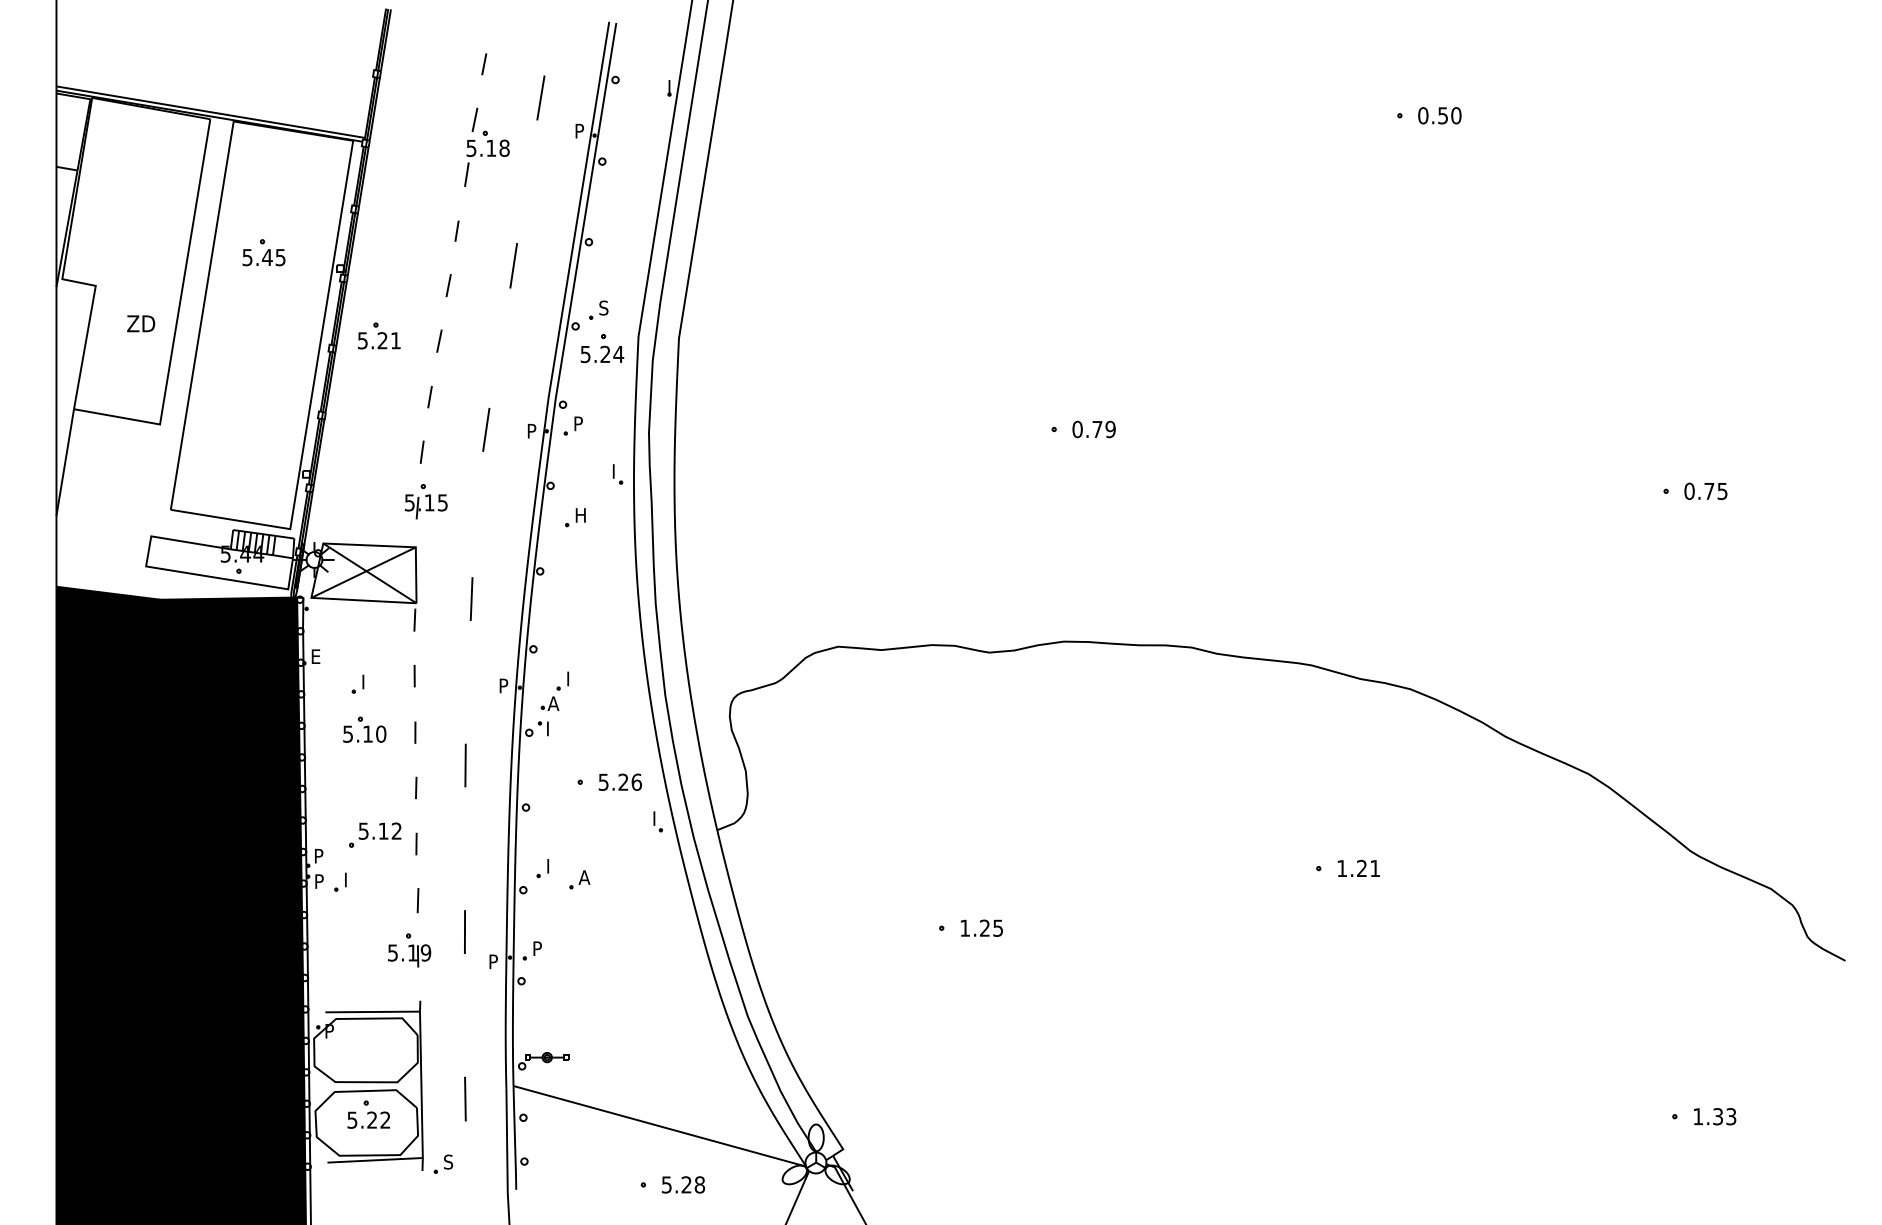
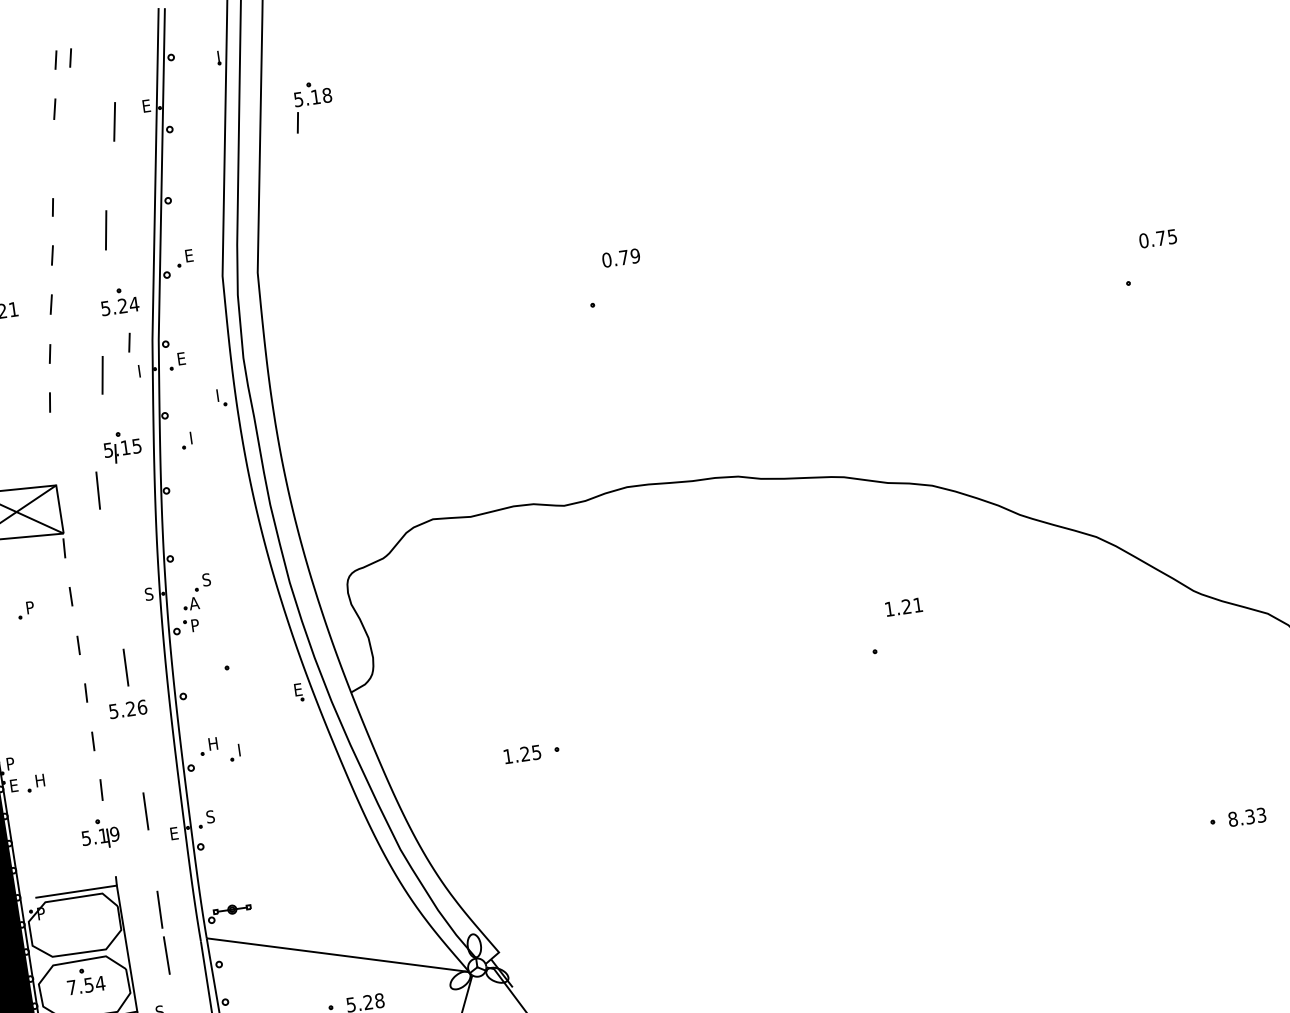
line: (501, 64) -> (70, 58), added
line: (540, 97) -> (114, 121), moved
text: (580, 130) -> (147, 105), P -> E
part: (486, 158) -> (312, 106), moved
text: (603, 307) -> (188, 255), S -> E
part: (602, 348) -> (119, 301), moved
line: (521, 397) -> (129, 343), added
text: (579, 423) -> (182, 358), P -> E
text: (532, 427) -> (142, 367), P -> I
text: (1093, 429) -> (620, 258), moved
text: (1705, 490) -> (1157, 238), moved
part: (425, 501) -> (121, 447), moved
text: (581, 515) -> (195, 437), H -> I
line: (471, 598) -> (98, 490), moved
text: (367, 678) -> (30, 604), I -> P
text: (570, 678) -> (205, 579), I -> S
text: (503, 685) -> (148, 593), P -> S
text: (551, 725) -> (195, 622), I -> P
part: (364, 729) -> (34, 648), removed
text: (619, 781) -> (127, 708), moved
text: (658, 818) -> (299, 689), I -> E
part: (375, 834) -> (56, 738), removed
text: (553, 866) -> (214, 743), I -> H
text: (1358, 868) -> (903, 607), moved
text: (584, 877) -> (242, 749), A -> I
text: (350, 879) -> (40, 780), I -> H
text: (320, 881) -> (15, 785), P -> E
text: (981, 927) -> (522, 753), moved
text: (537, 948) -> (210, 816), P -> S
text: (494, 961) -> (175, 833), P -> E
line: (464, 1045) -> (159, 909), added
text: (1698, 1116) -> (1233, 819), 1.33 -> 8.33
text: (368, 1119) -> (85, 985), 5.22 -> 7.54

